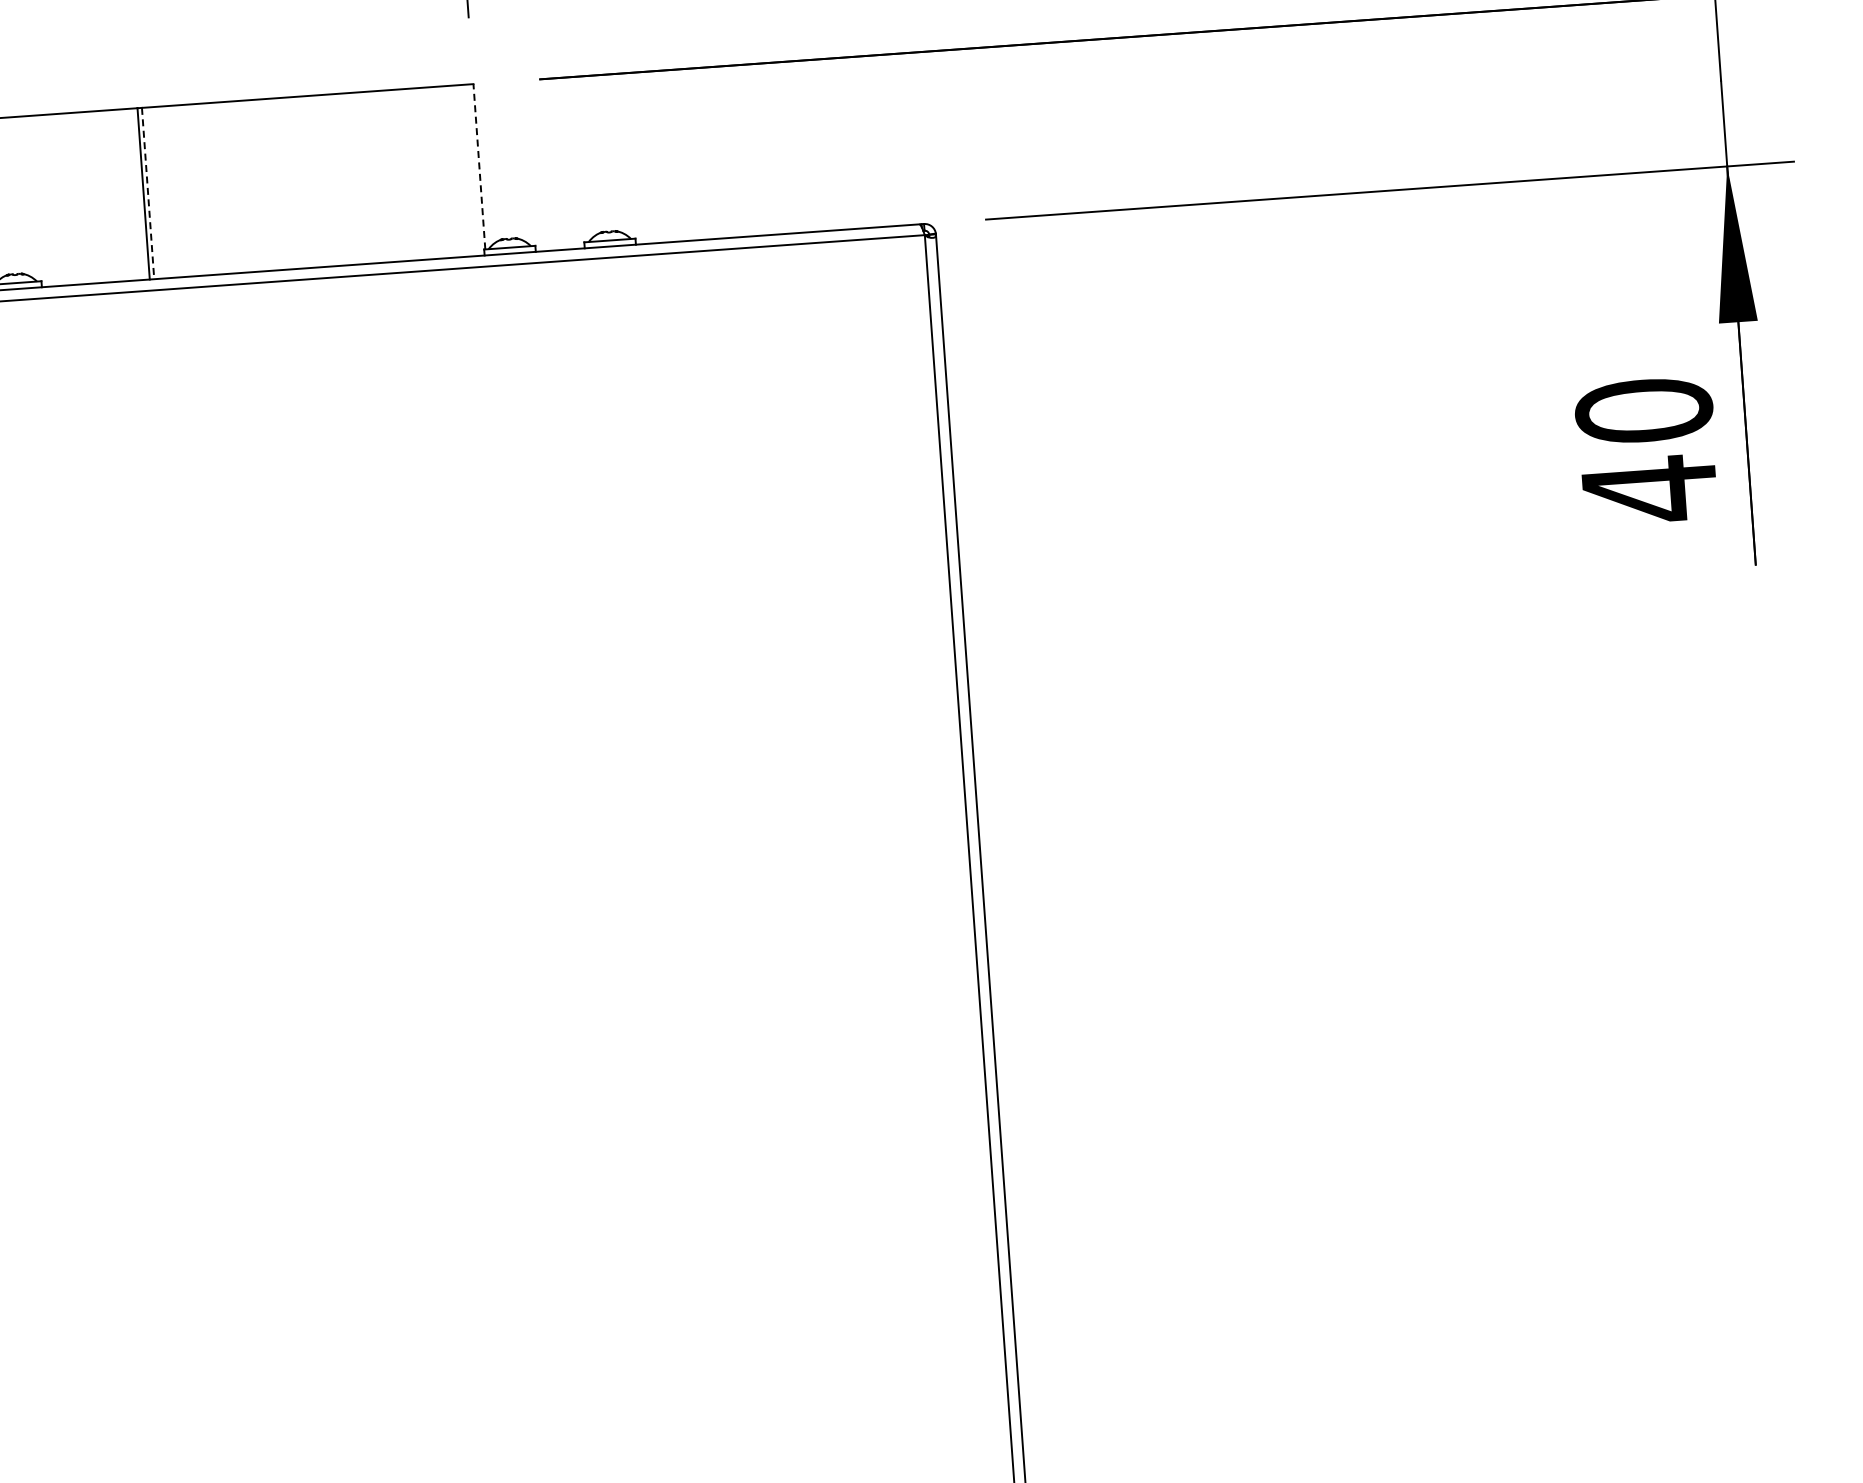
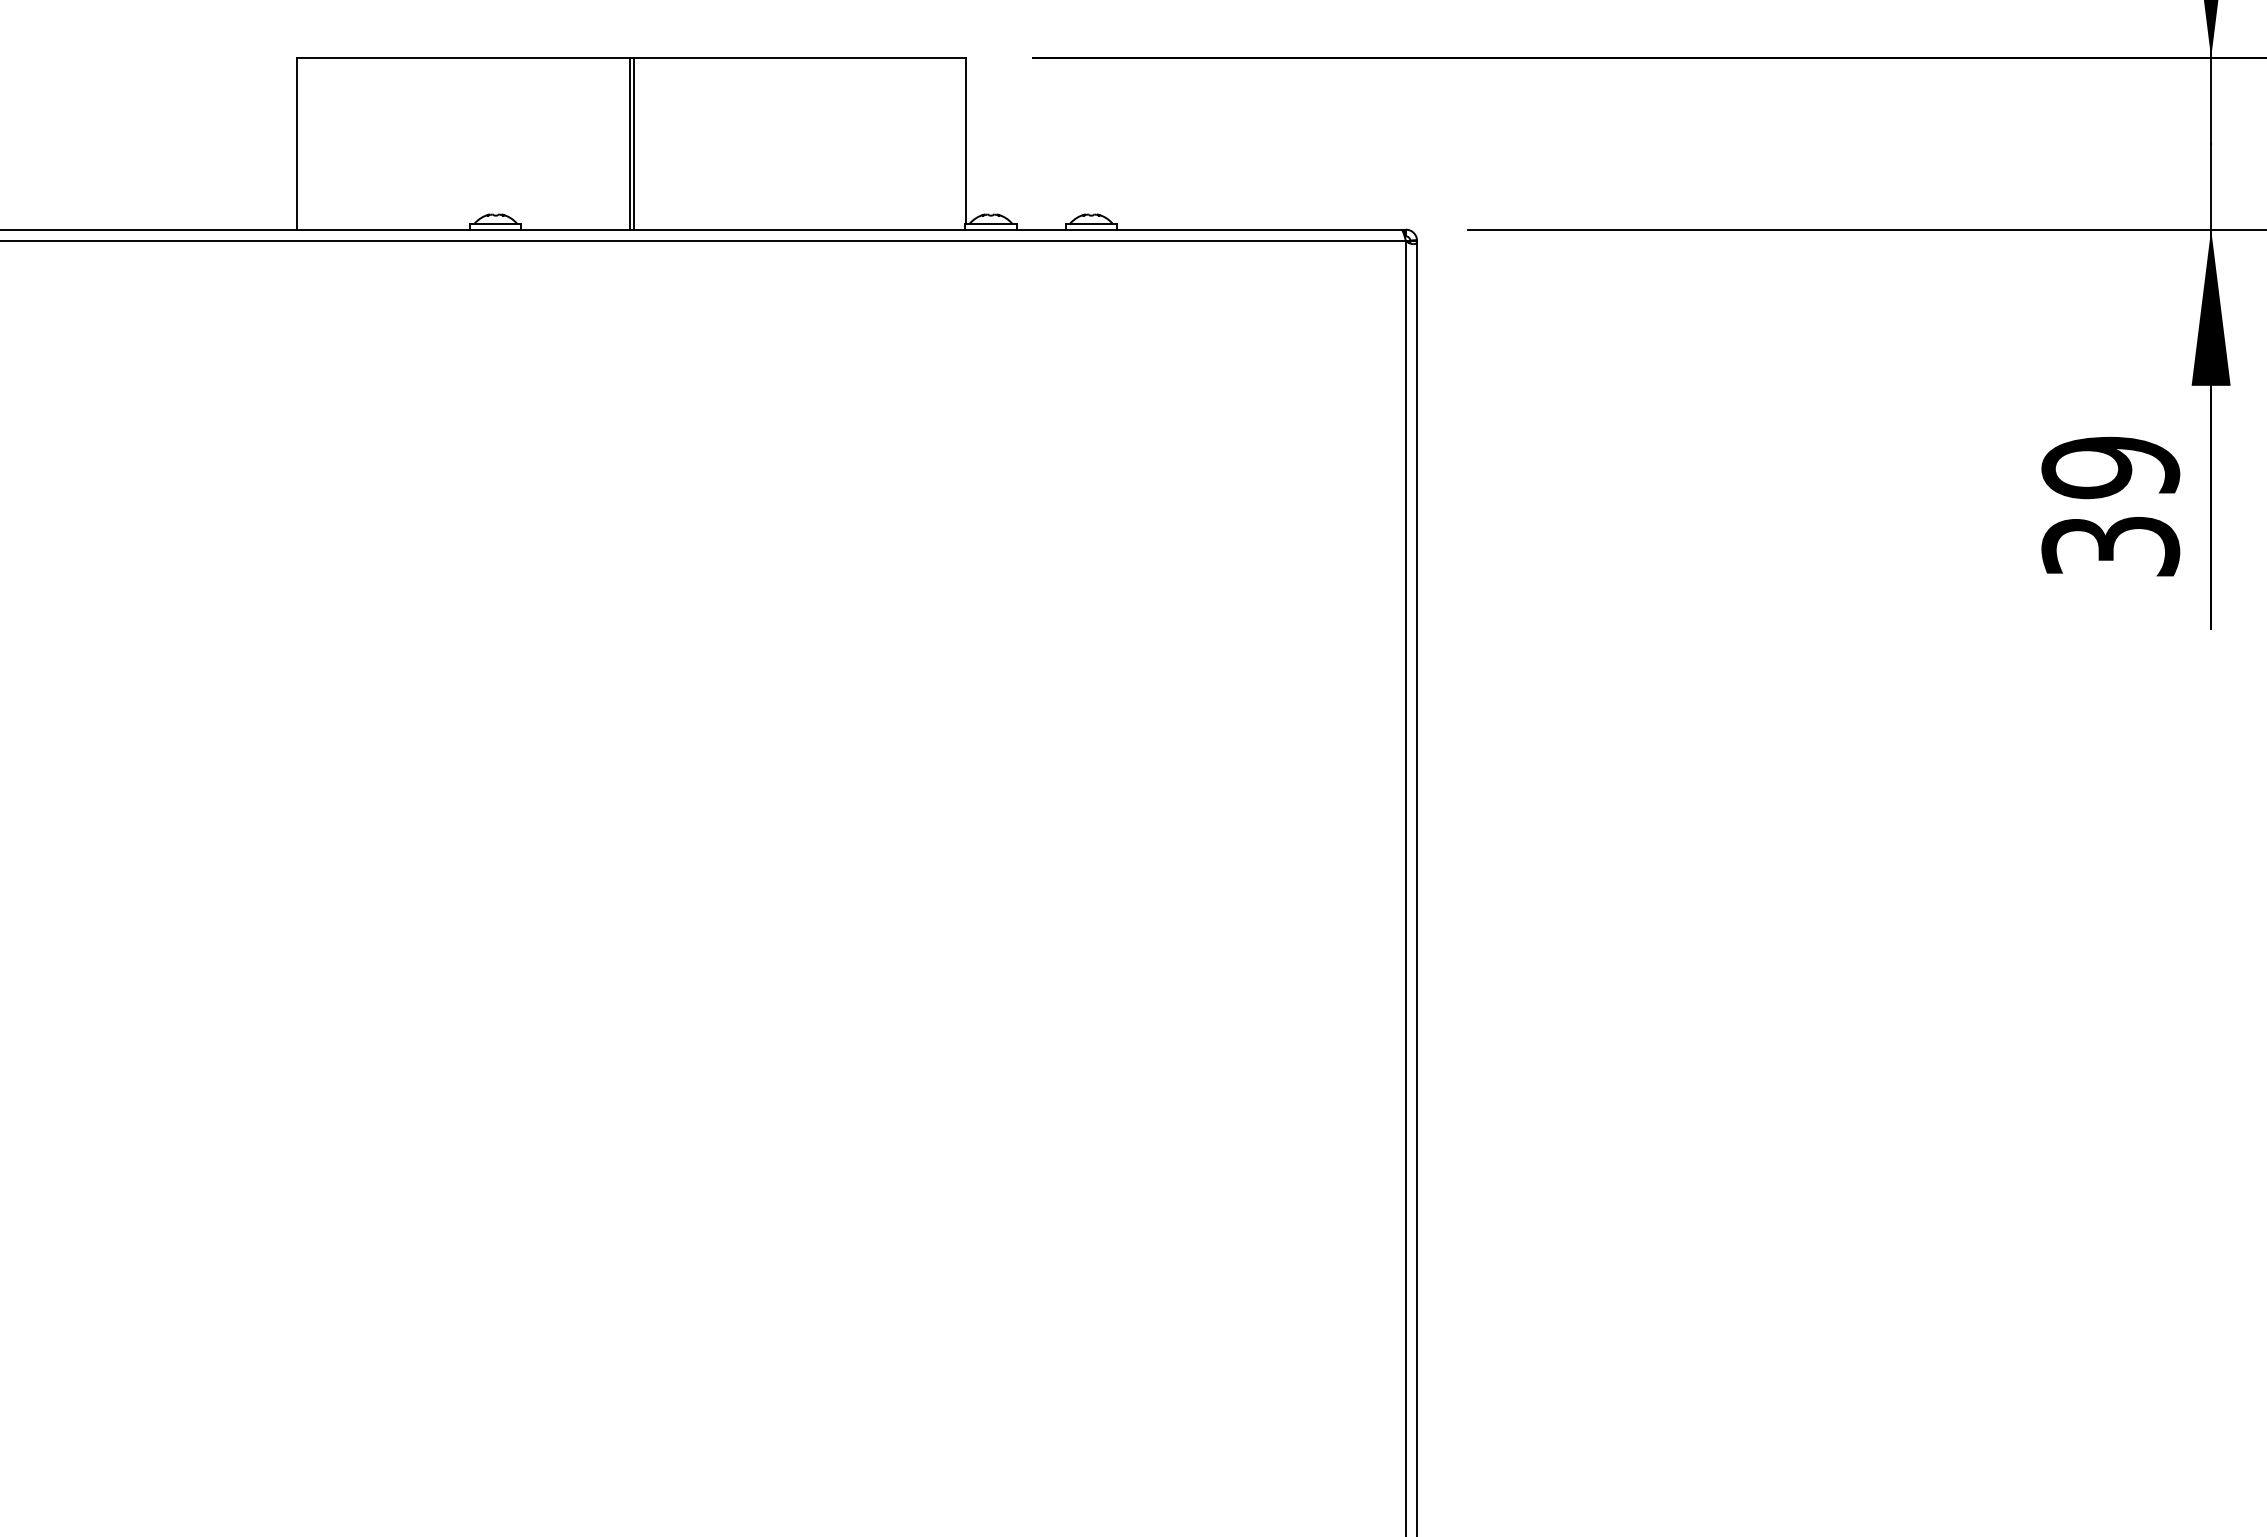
line: (479, 166) -> (966, 140), dashed -> solid
line: (148, 193) -> (634, 143), dashed -> solid
text: (1646, 450) -> (2110, 507), 40 -> 39

